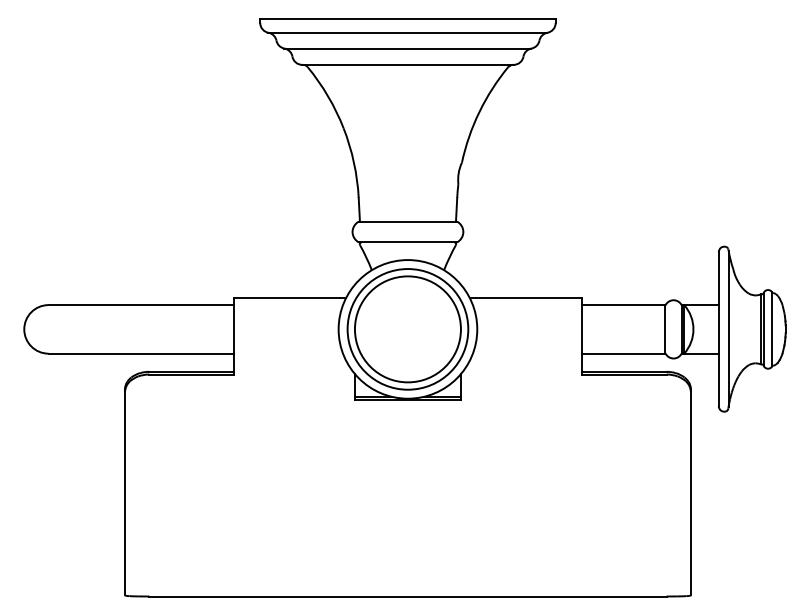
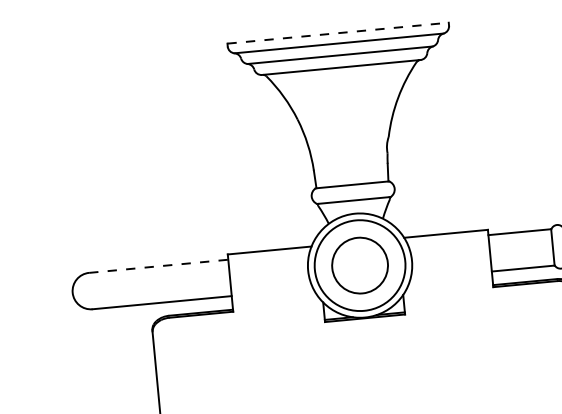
line: (407, 19) -> (337, 33), solid -> dashed
line: (141, 305) -> (158, 266), solid -> dashed
circle: (407, 329) -> (359, 265), size x0.7

